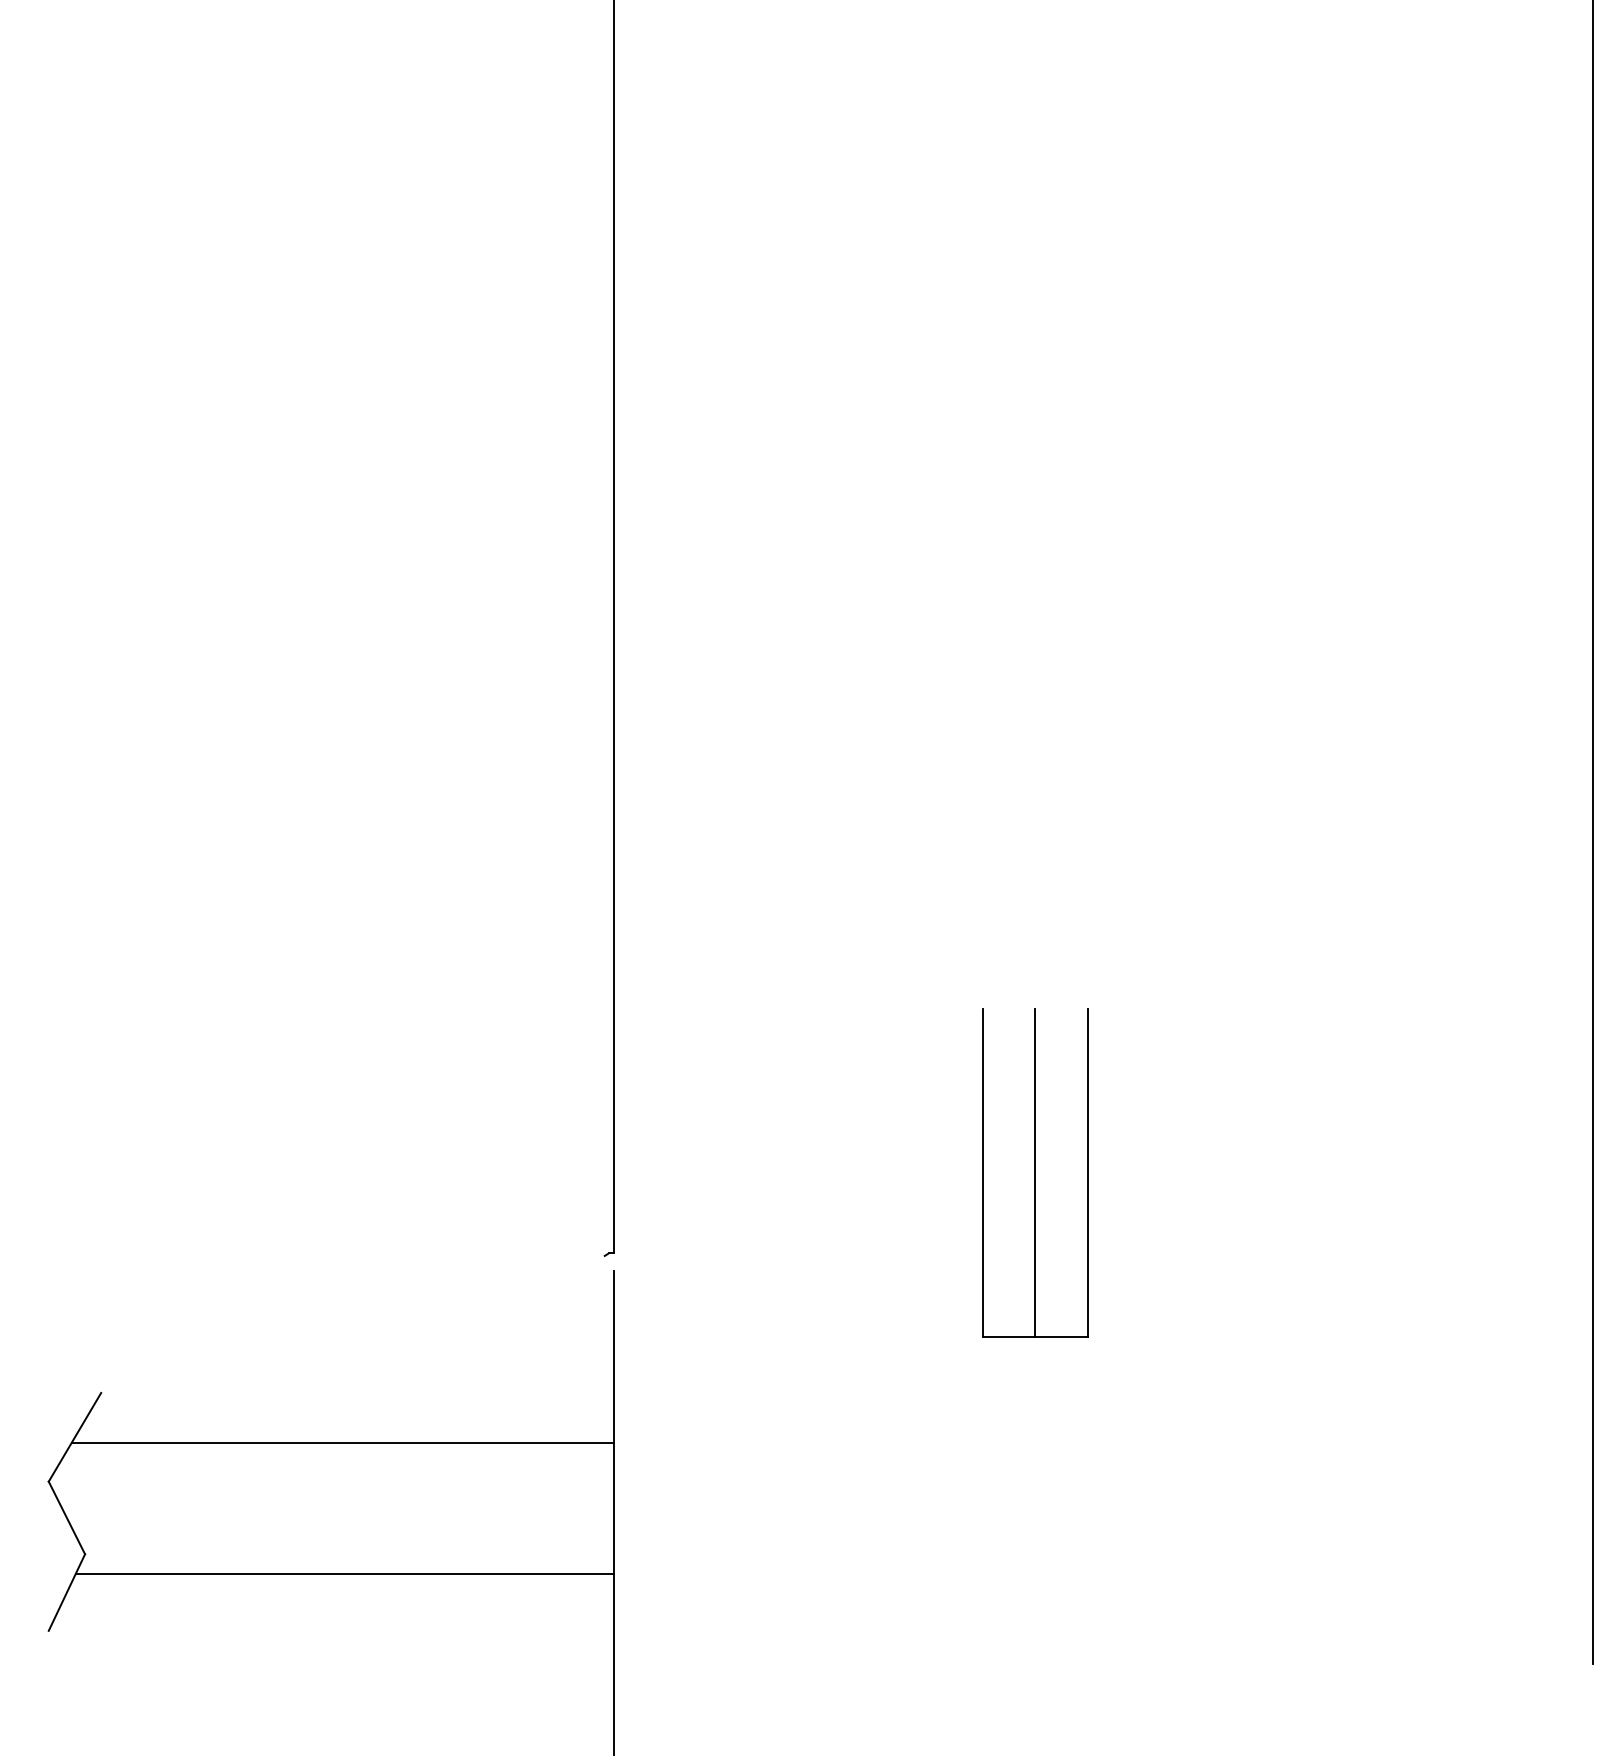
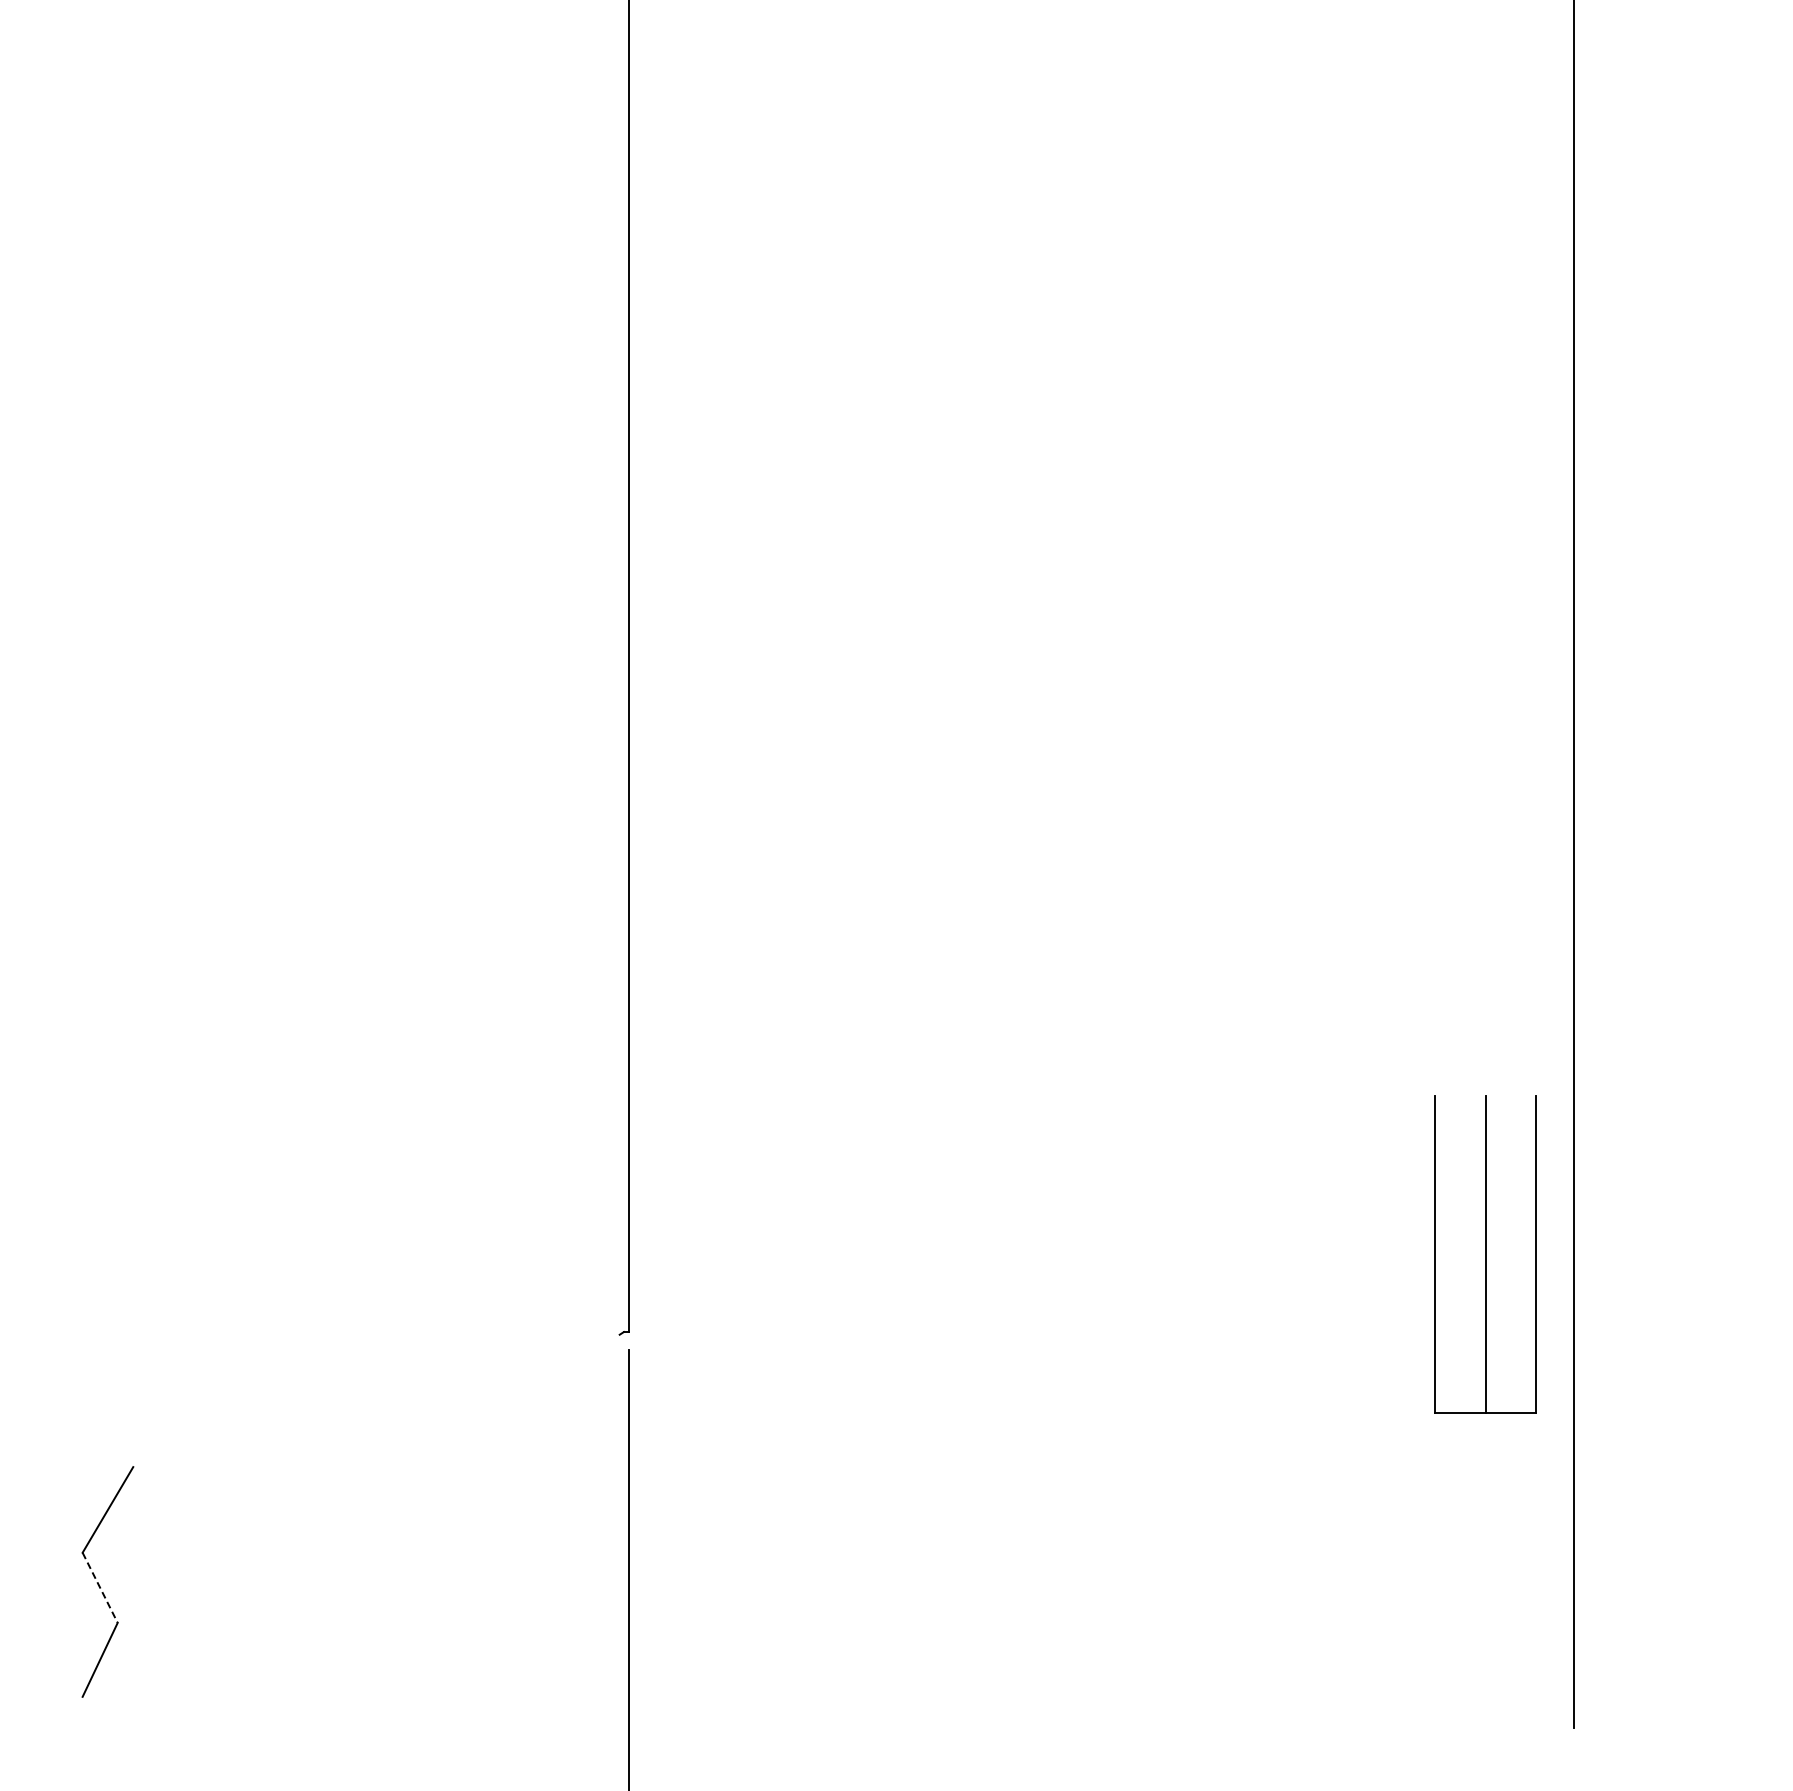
part: (1035, 1172) -> (1485, 1254), moved
line: (343, 1442) -> (367, 1514), removed
line: (67, 1518) -> (100, 1588), solid -> dashed
line: (344, 1574) -> (368, 1642), removed

